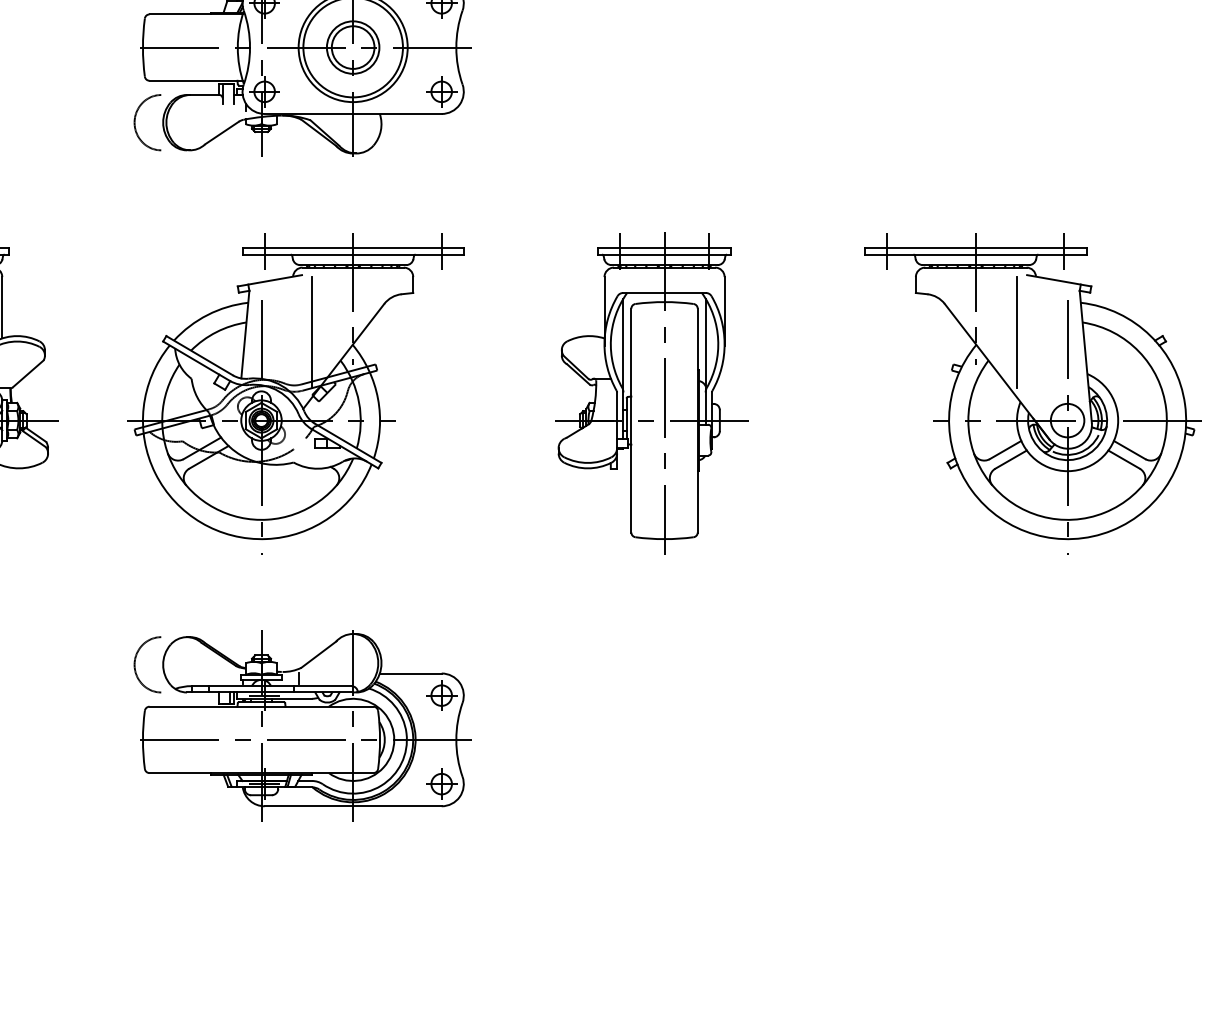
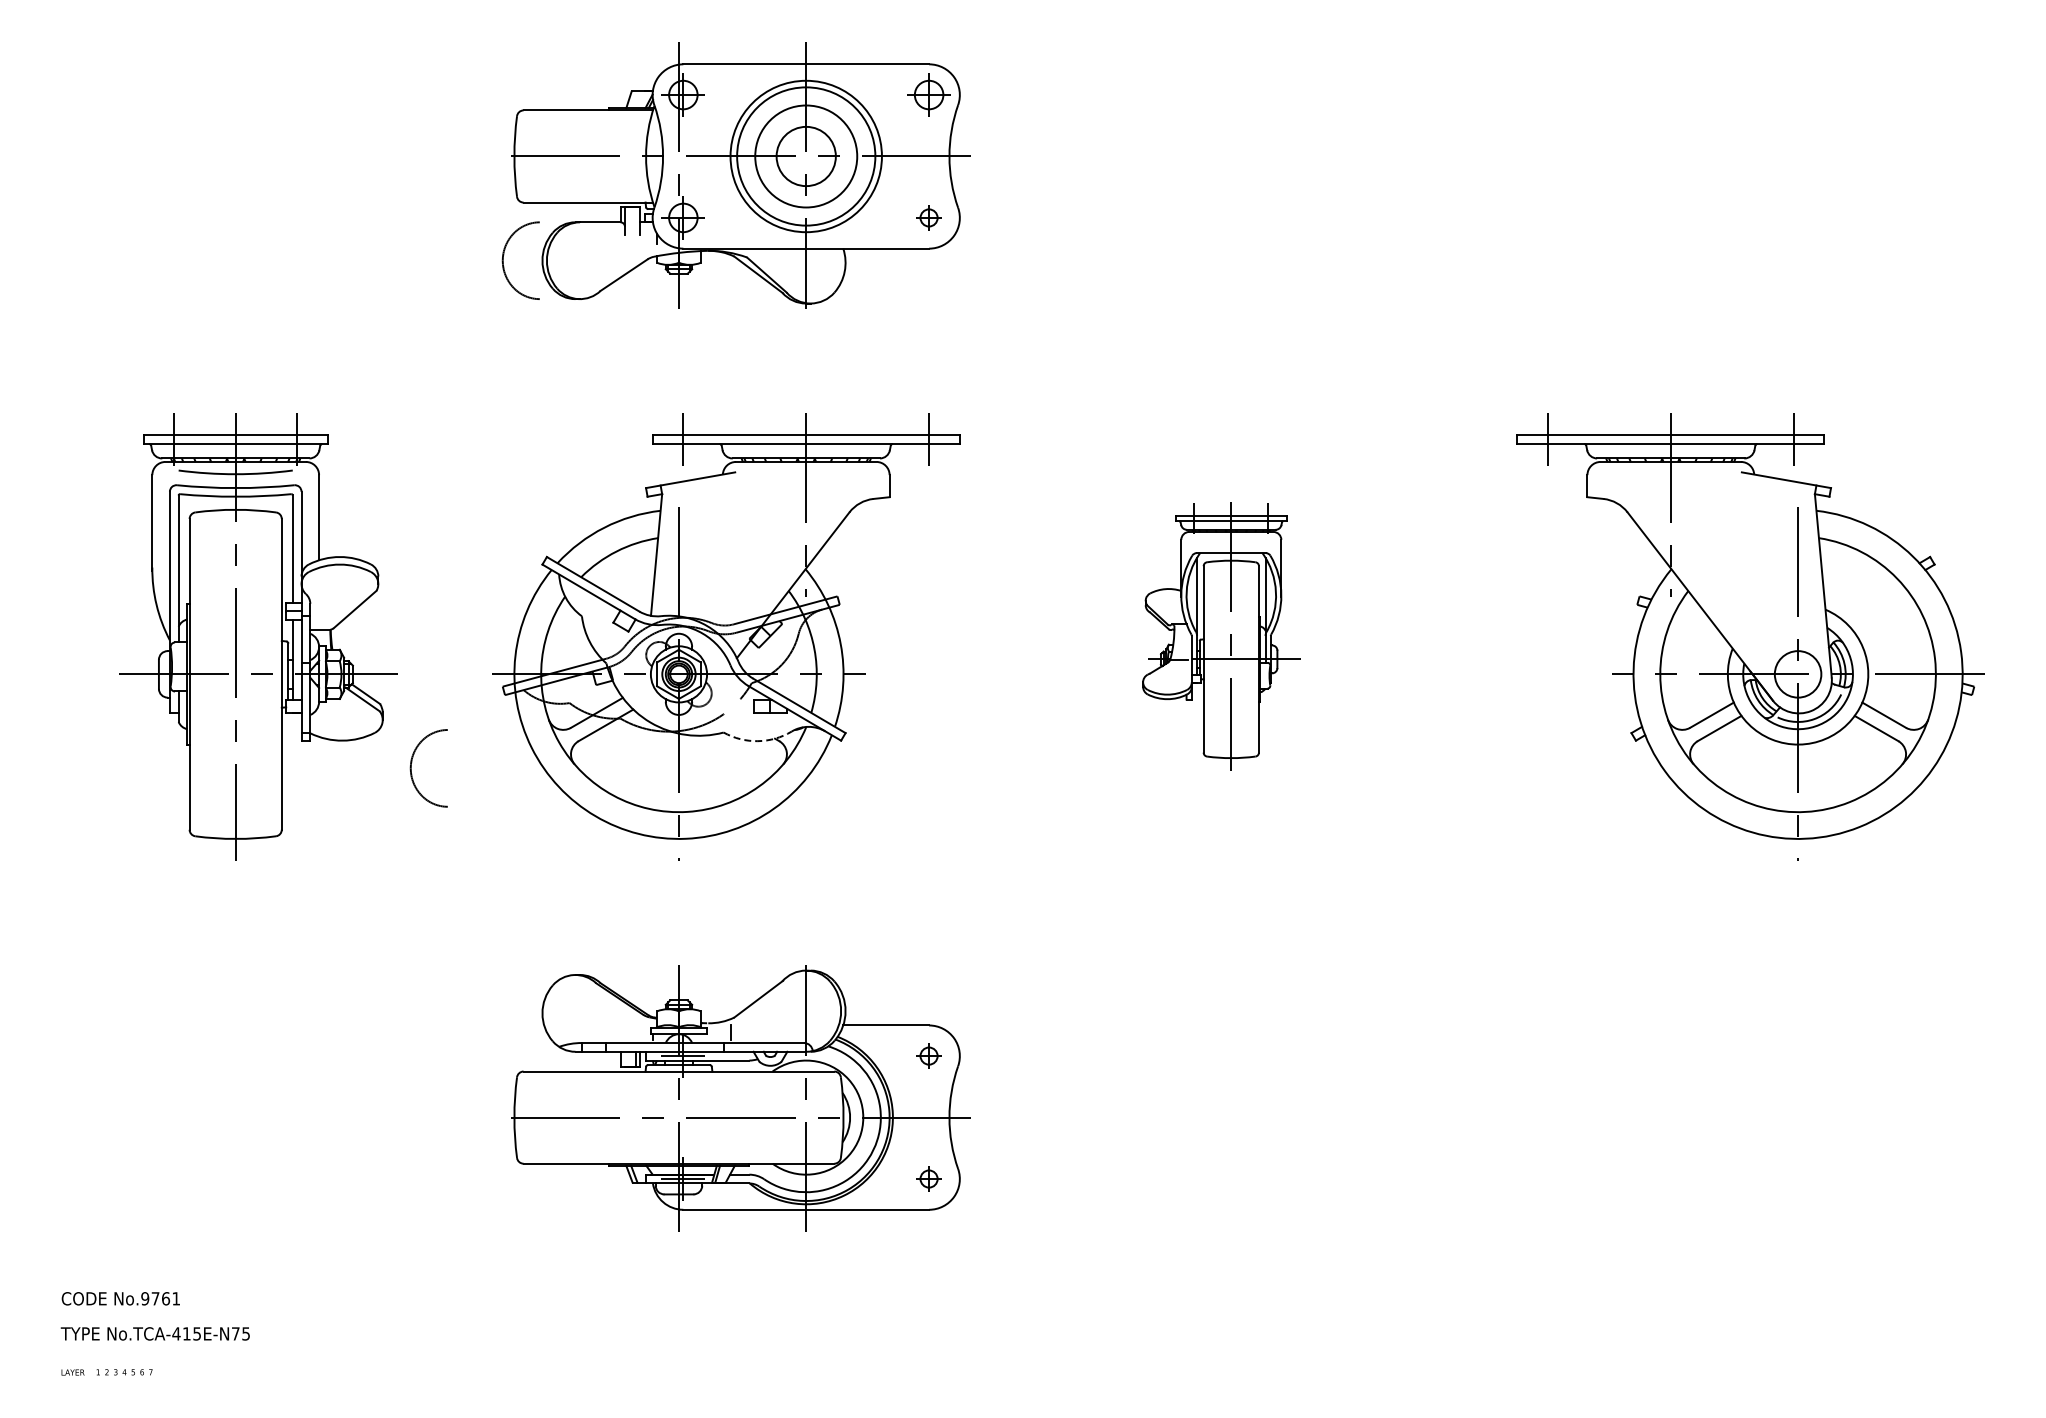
circle: (352, 47) -> (805, 156), size x1.4
part: (441, 91) -> (928, 217), size x0.6
line: (312, 332) -> (749, 551), removed
line: (1016, 332) -> (1727, 551), removed
part: (651, 393) -> (1220, 636), size x0.6
arc: (318, 468) -> (757, 741), solid -> dashed
part: (135, 664) -> (411, 768), moved
part: (441, 695) -> (928, 1055), size x0.6
part: (441, 783) -> (928, 1178), size x0.6

